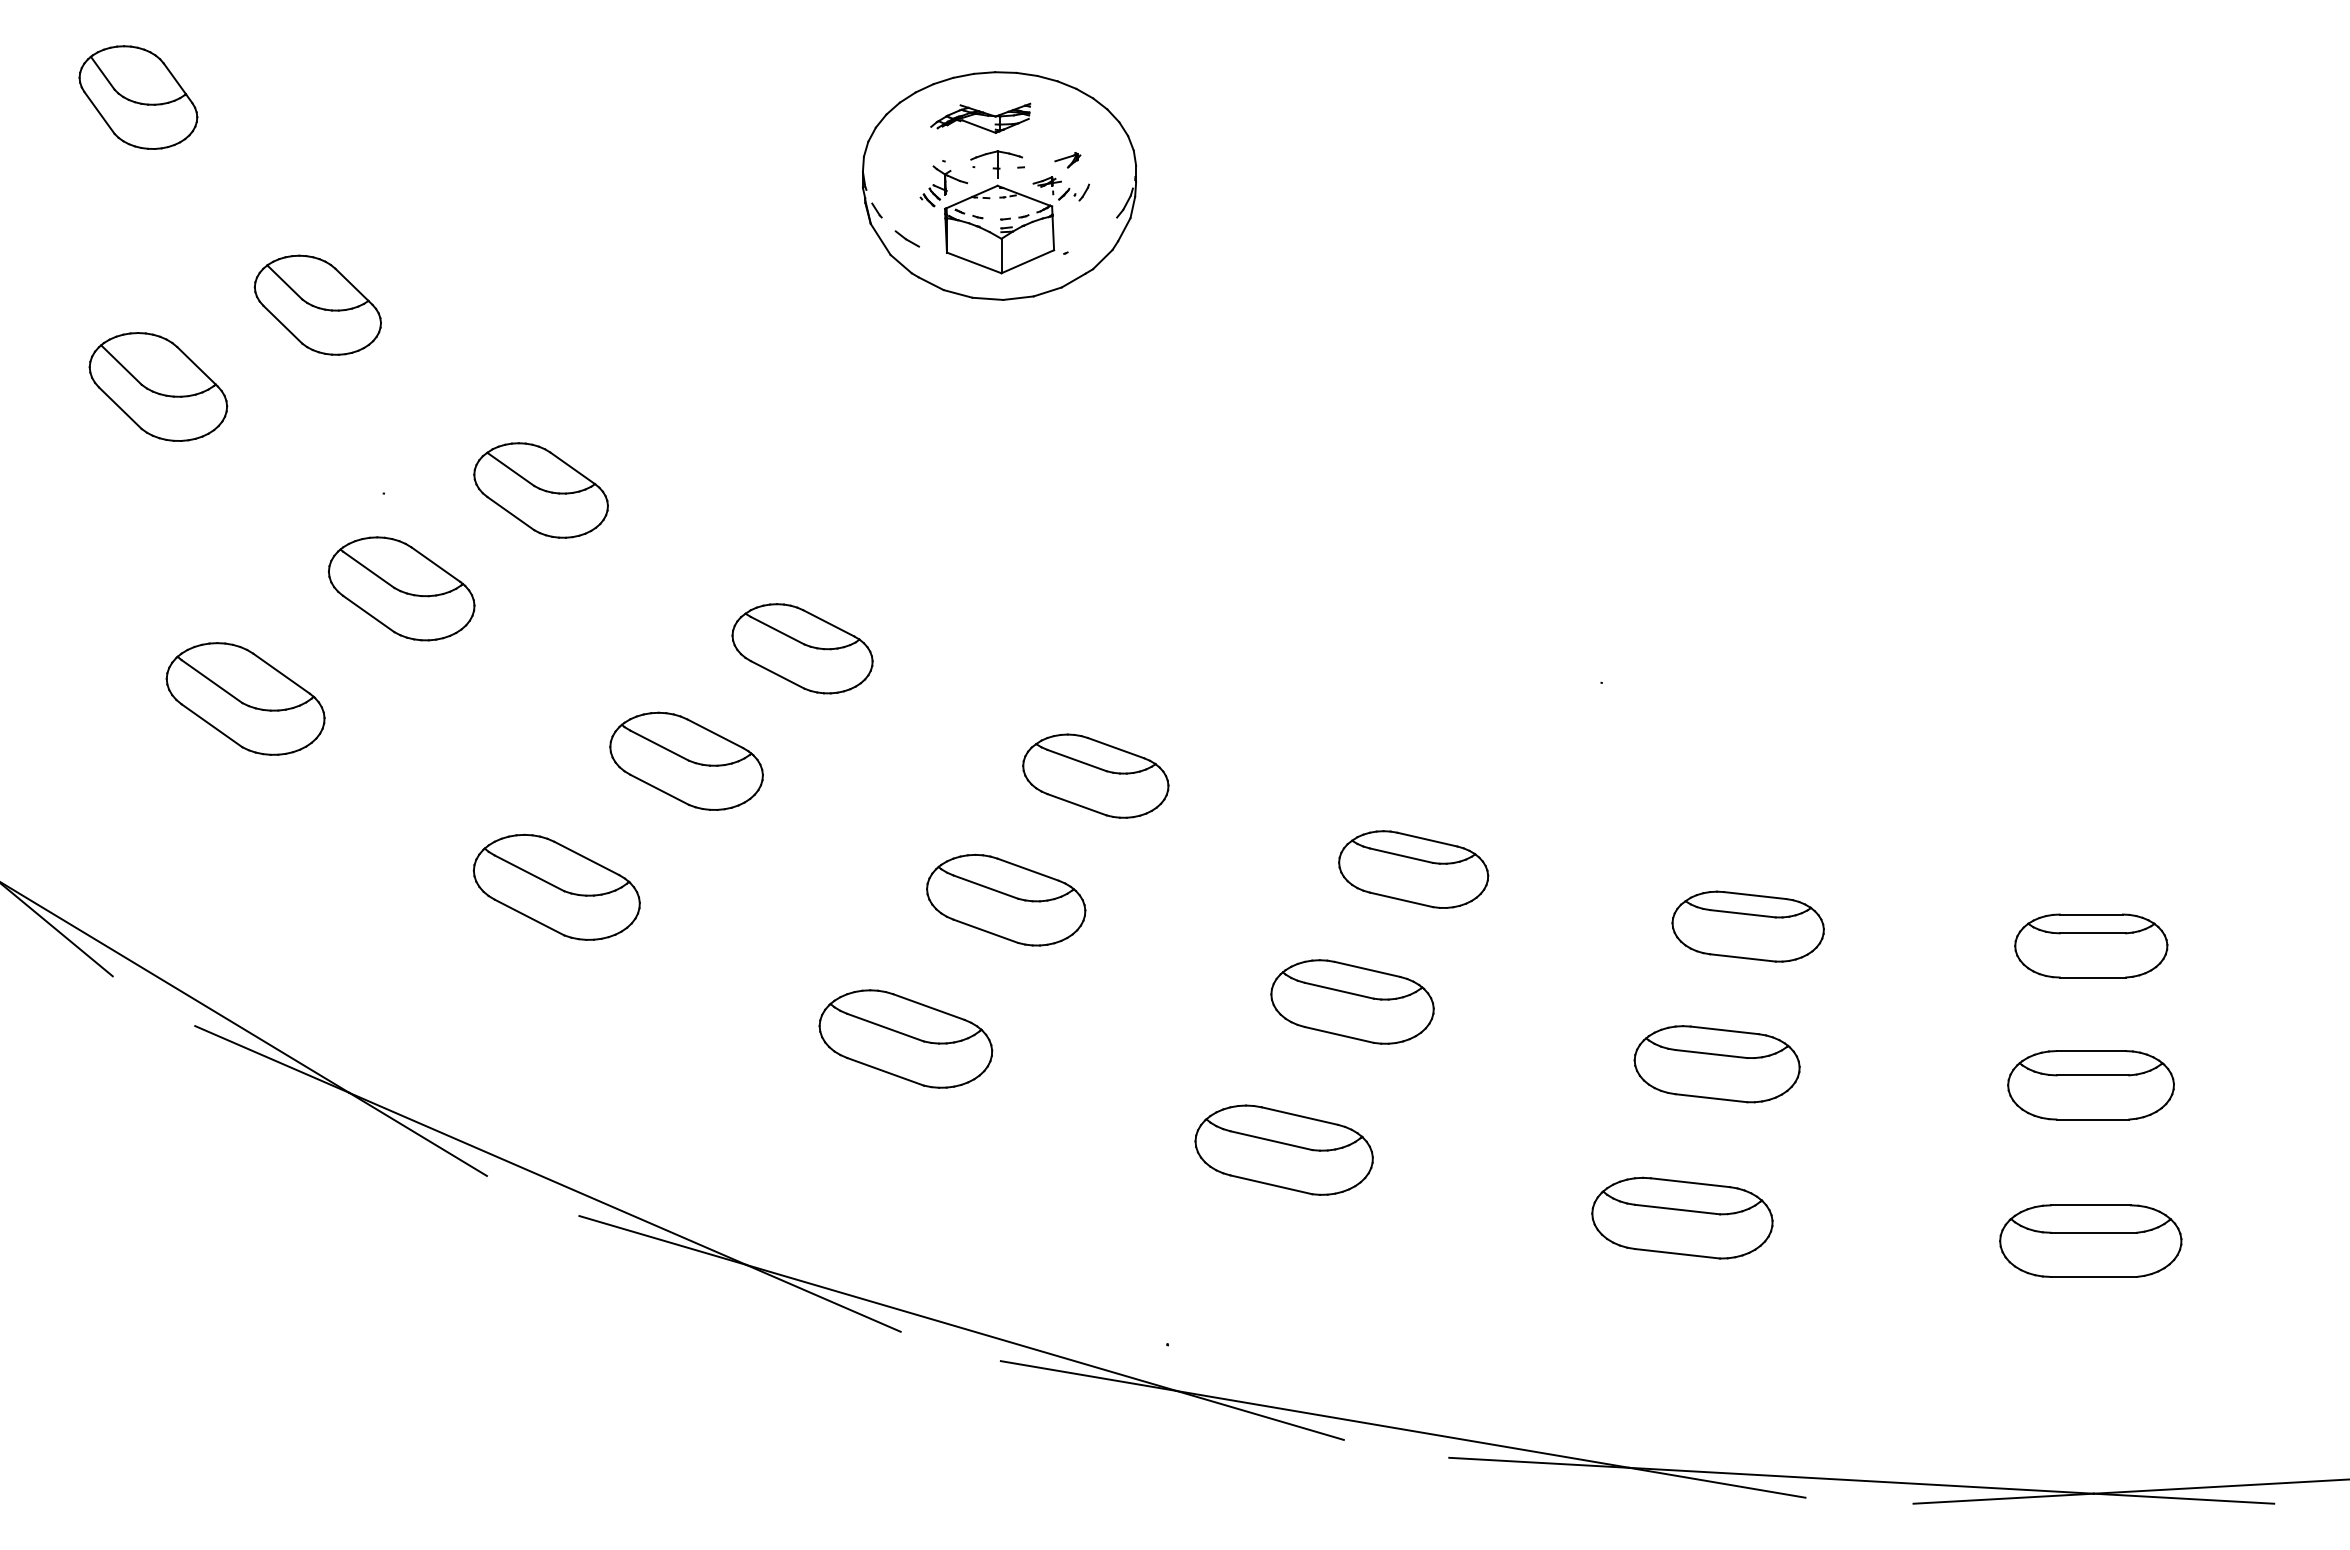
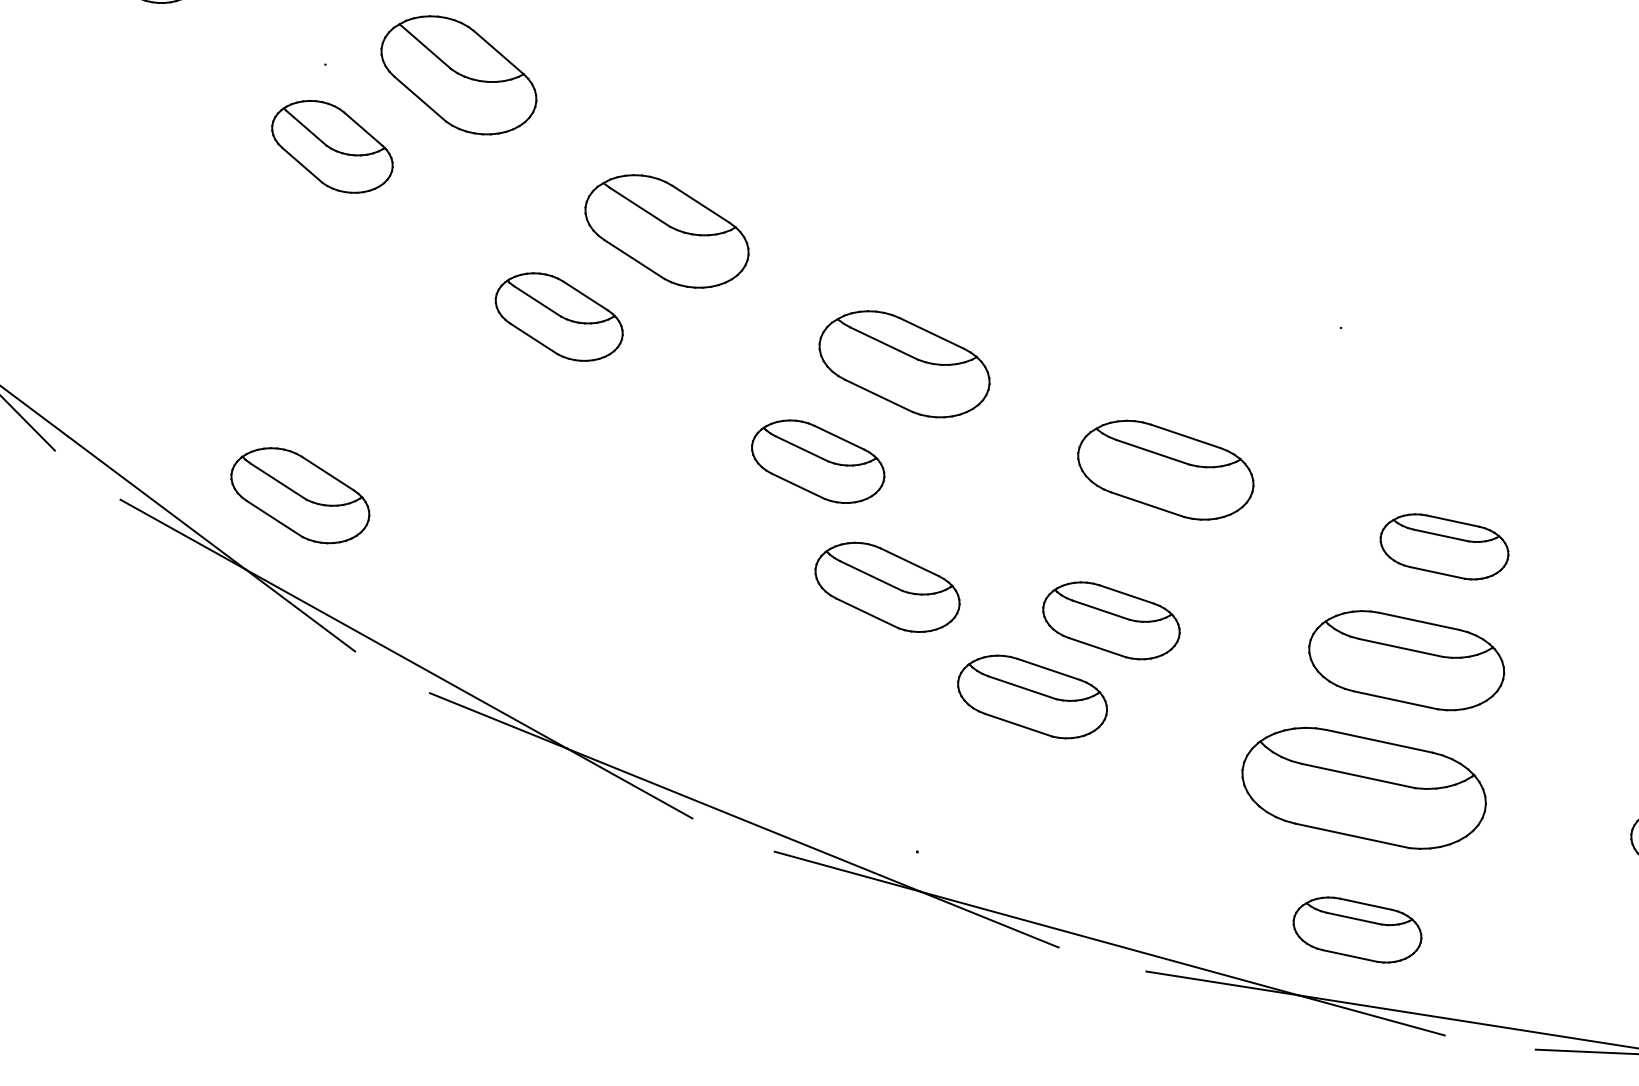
part: (540, 490) -> (458, 75), size x1.4
part: (802, 648) -> (666, 231), size x1.4
part: (245, 698) -> (190, 226), removed
part: (1095, 775) -> (904, 363), size x1.4
part: (1413, 869) -> (1165, 470), size x1.4
part: (556, 886) -> (300, 494), moved
part: (1352, 1001) -> (1111, 620), moved
part: (905, 1038) -> (887, 586), moved
part: (1716, 1064) -> (1406, 660), size x1.4
part: (1682, 1217) -> (1364, 787), size x1.6
part: (1690, 1384) -> (1356, 929), added

